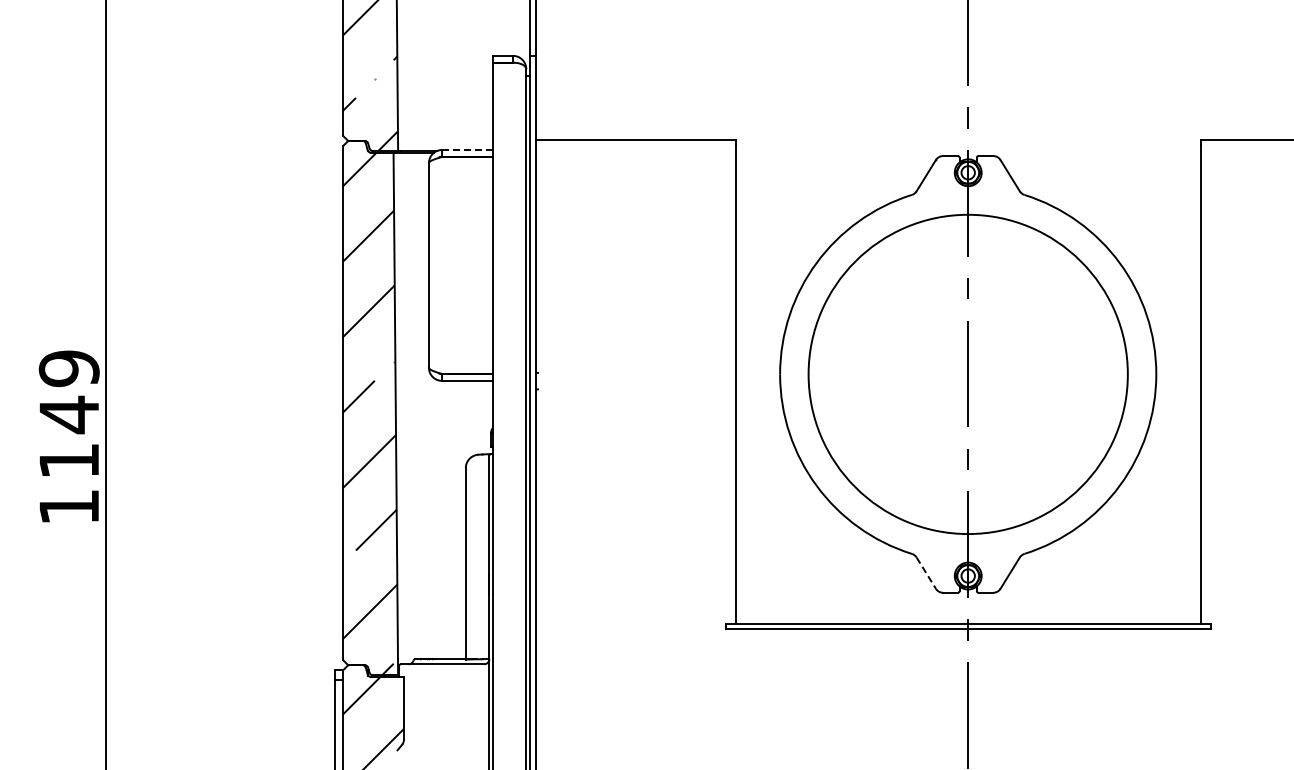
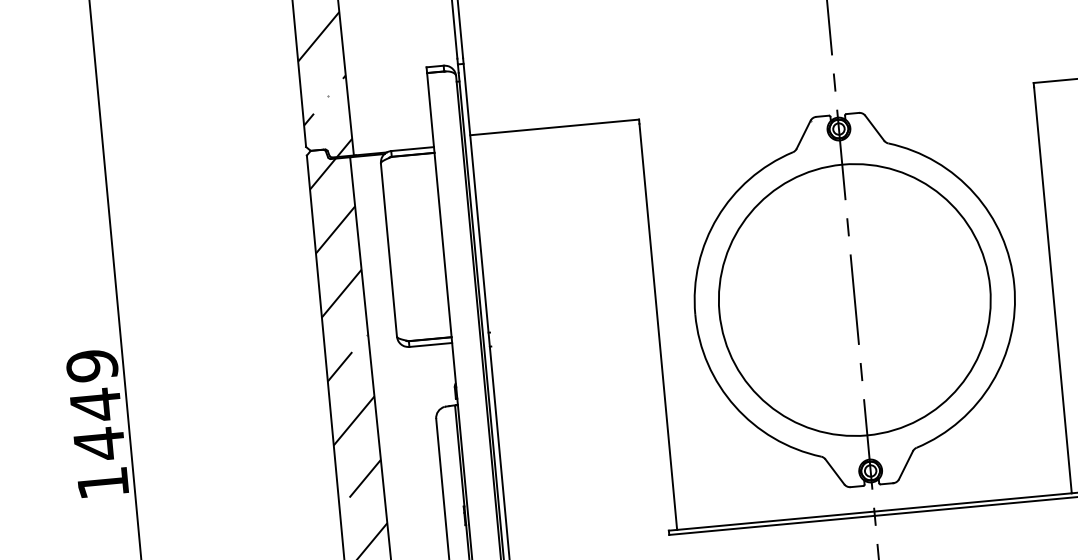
line: (467, 149) -> (412, 148), dashed -> solid
text: (68, 461) -> (98, 444), 1149 -> 1449
line: (926, 573) -> (835, 472), dashed -> solid

